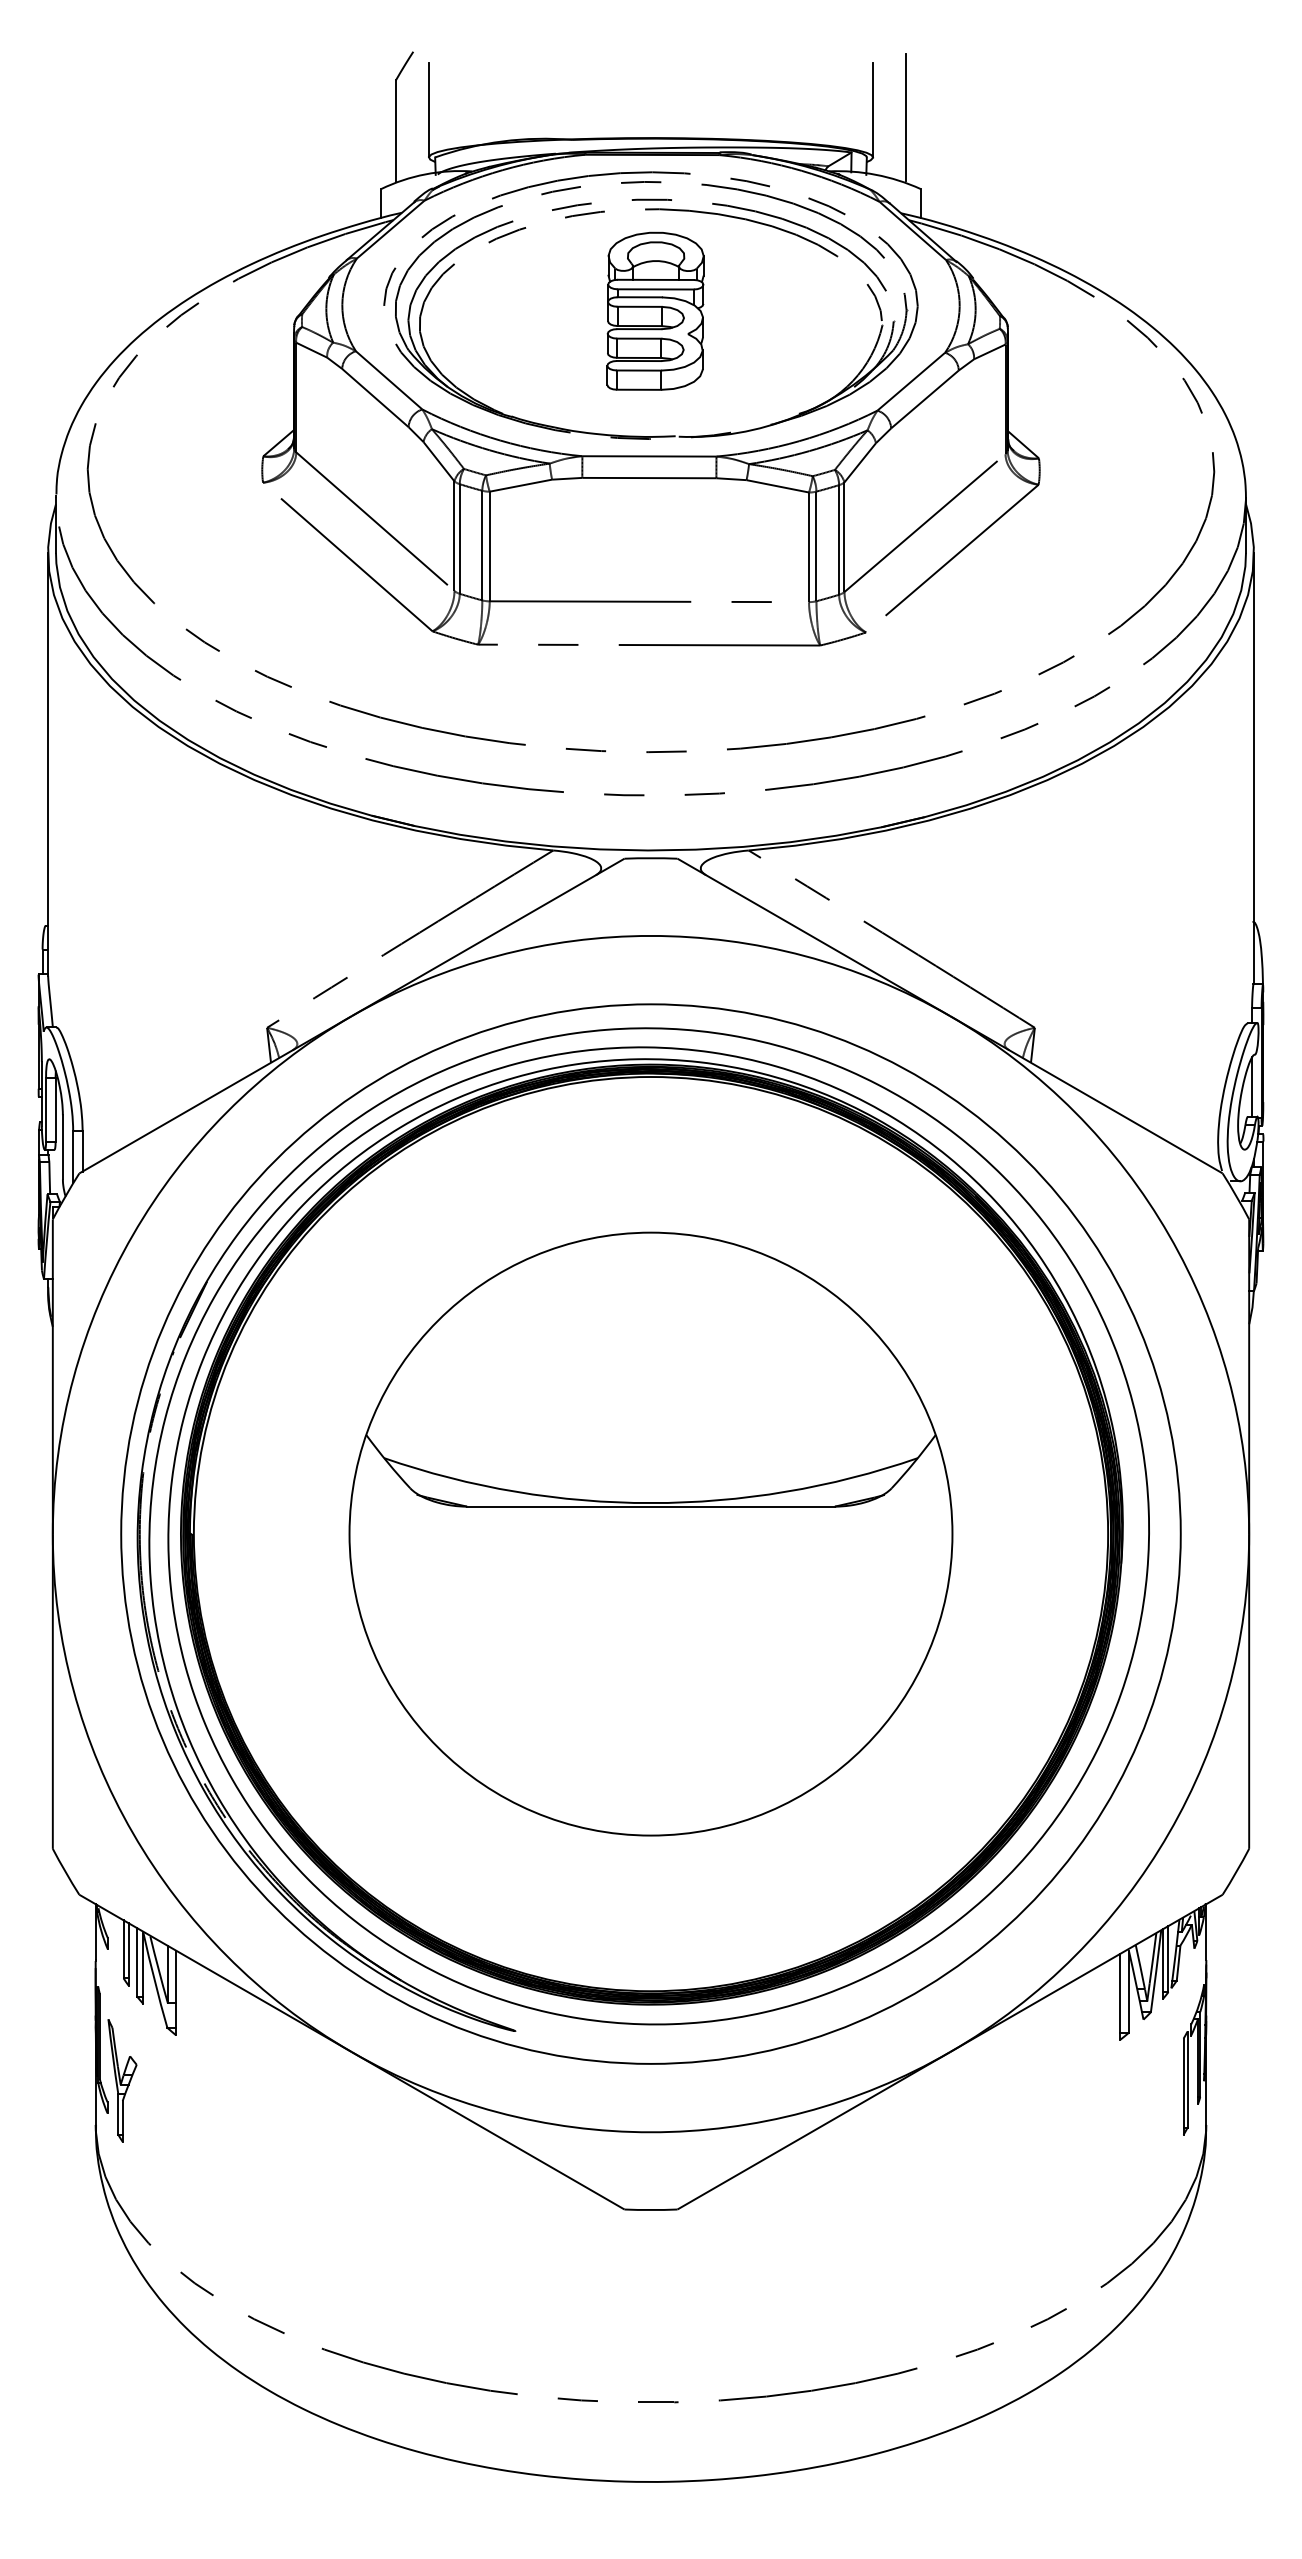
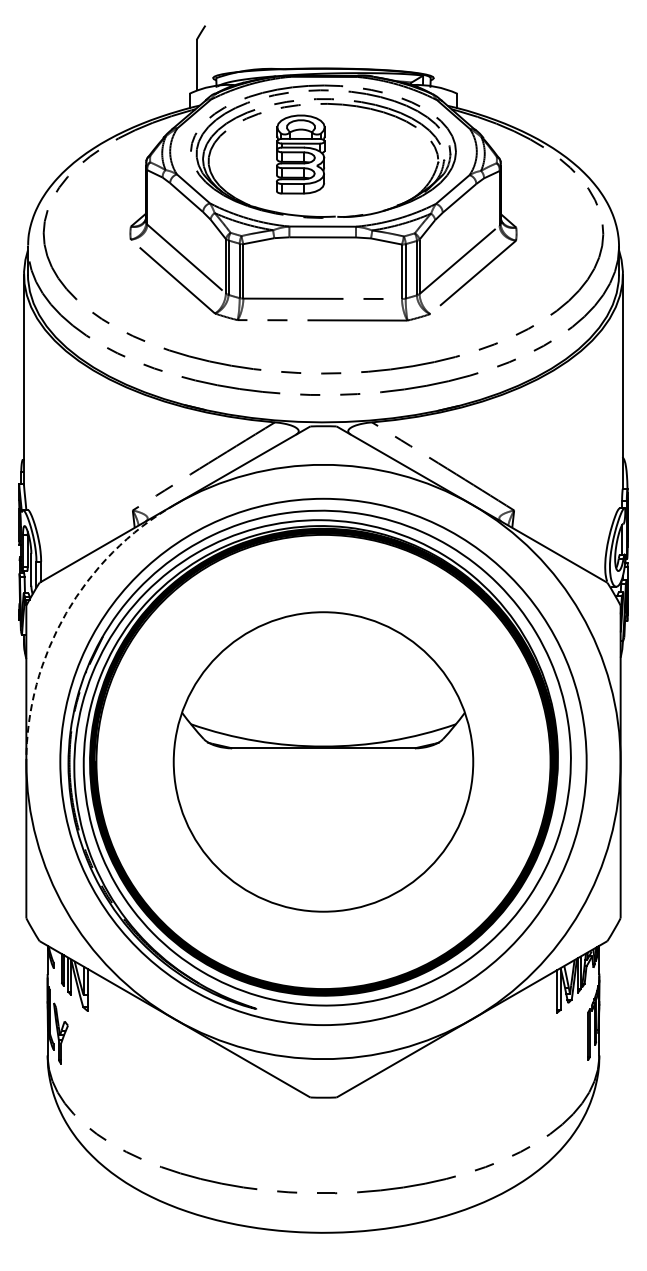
line: (429, 109) -> (213, 54), removed
line: (872, 109) -> (433, 54), removed
line: (906, 117) -> (450, 58), removed
part: (655, 311) -> (300, 154), moved
arc: (133, 1235) -> (66, 613), solid -> dashed

